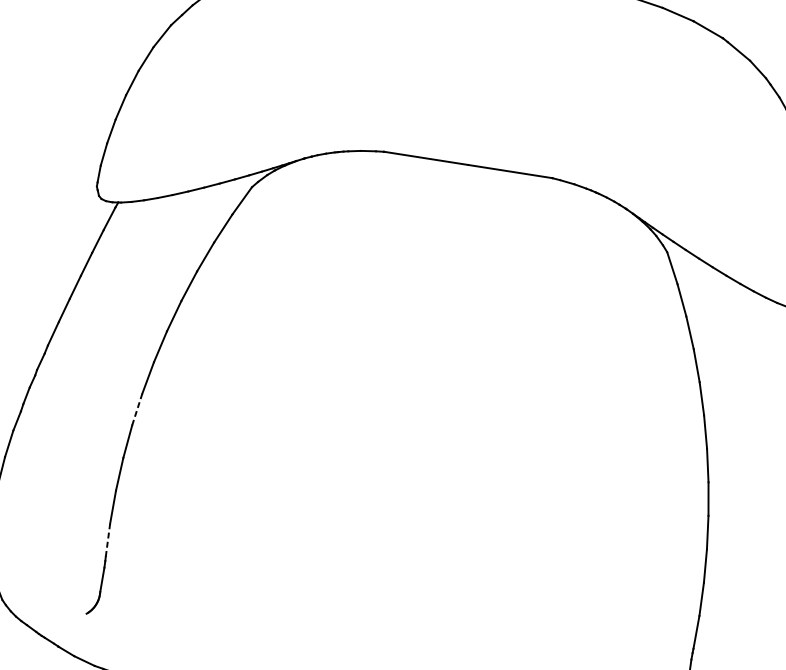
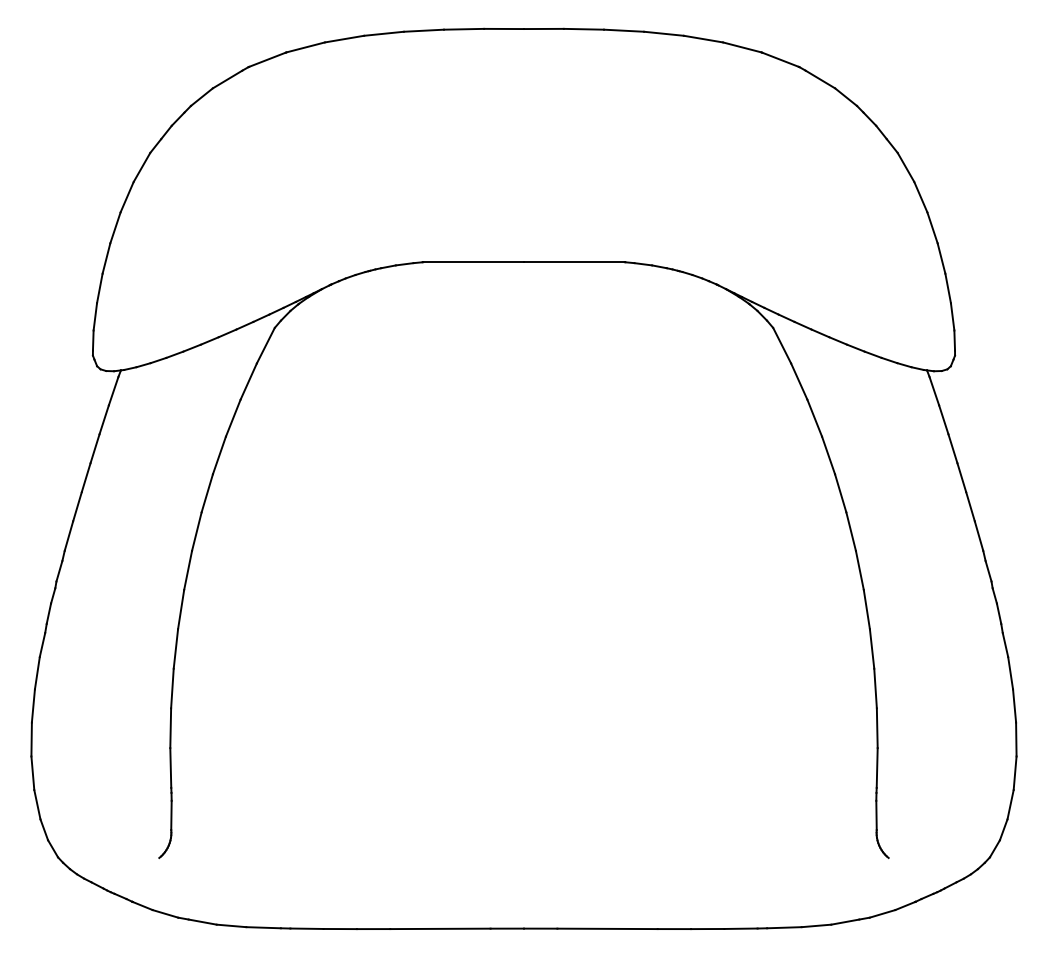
line: (137, 409) -> (181, 609), dashed -> solid
line: (107, 540) -> (170, 768), dashed -> solid

